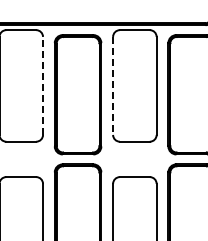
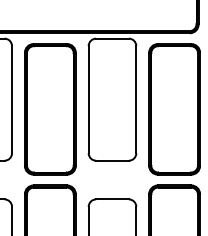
line: (43, 85) -> (12, 99), dashed -> solid
line: (113, 85) -> (89, 99), dashed -> solid

